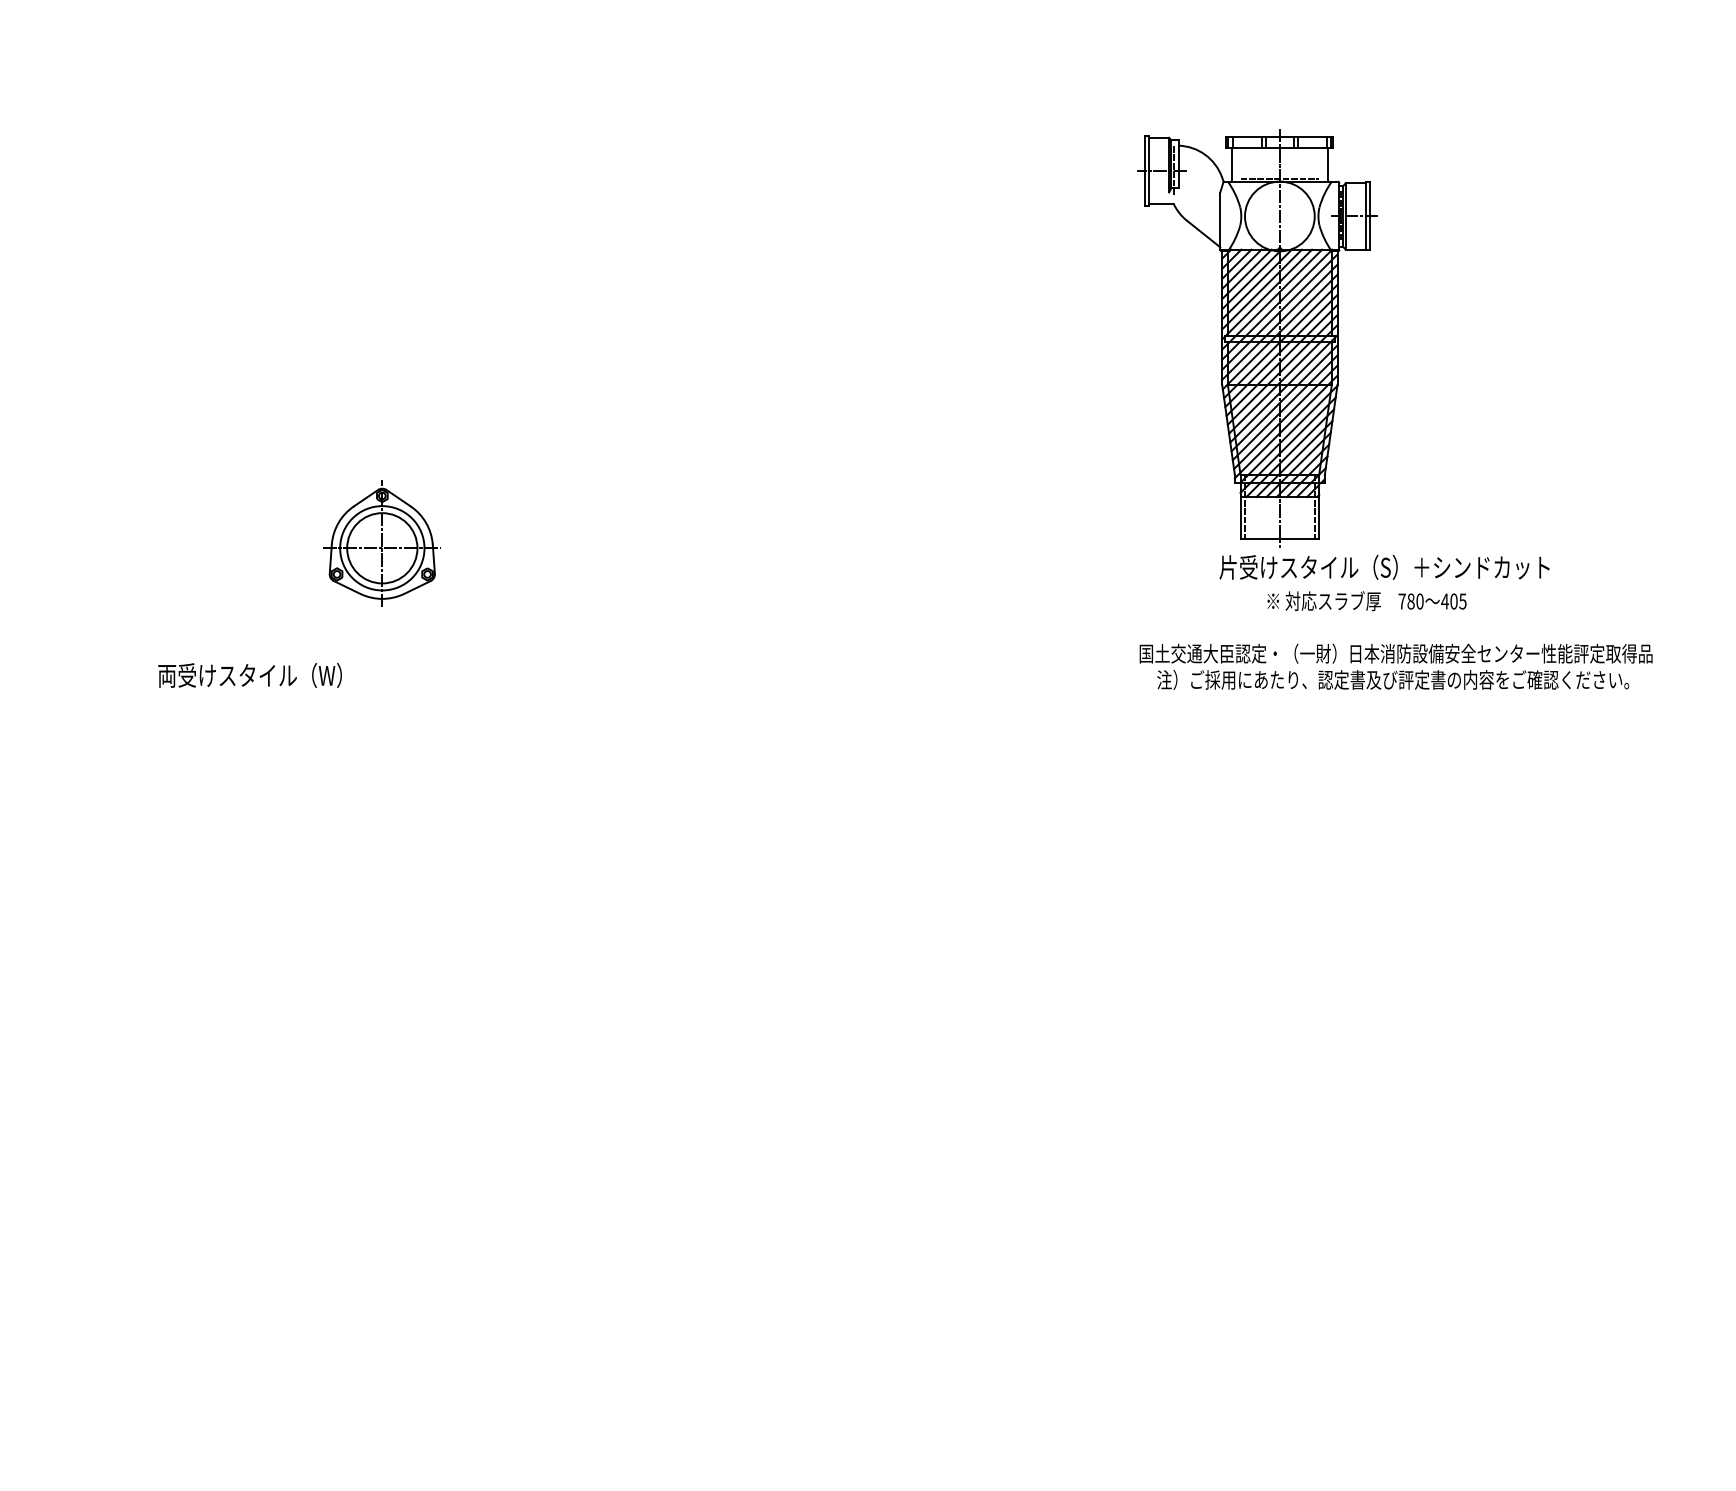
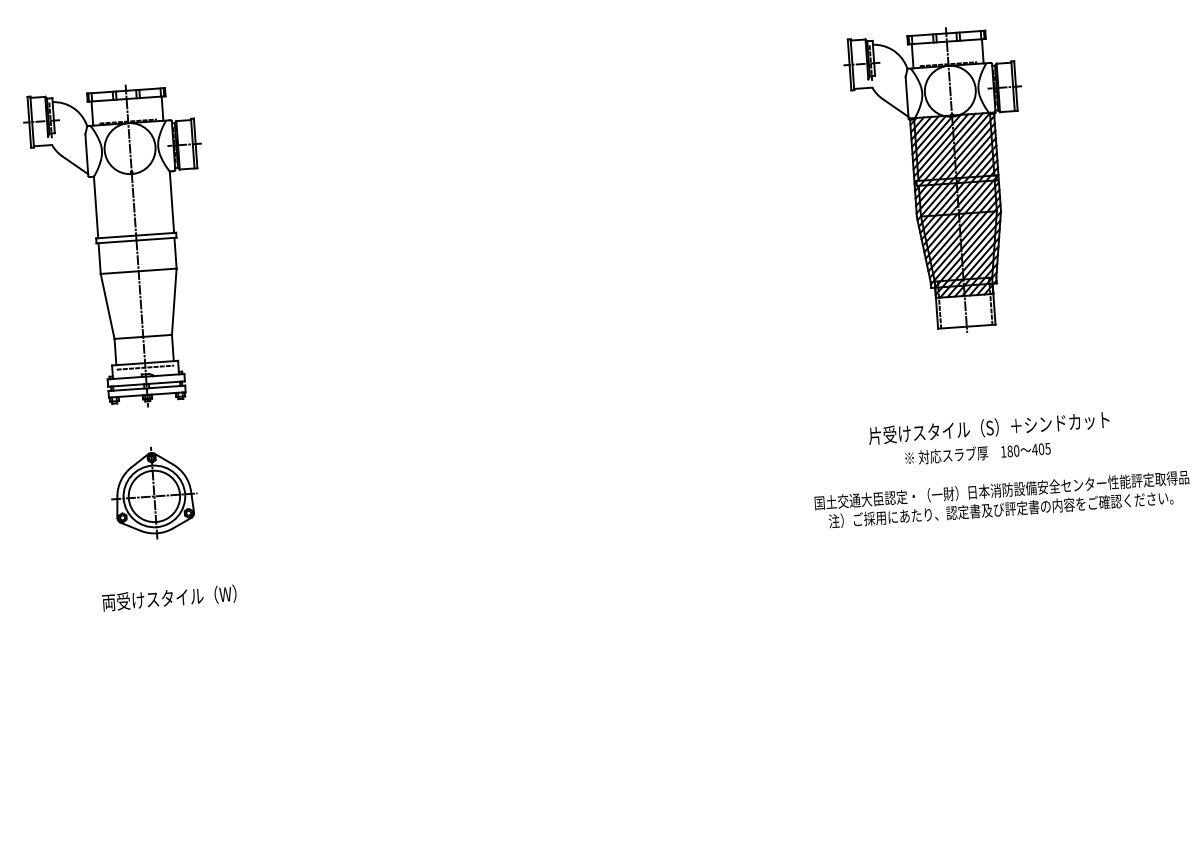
part: (216, 237) -> (120, 246), added
part: (1257, 338) -> (940, 181), moved
part: (381, 543) -> (153, 492), moved
text: (1401, 601) -> (1003, 451), 780 -> 180
text: (249, 675) -> (168, 598), moved

